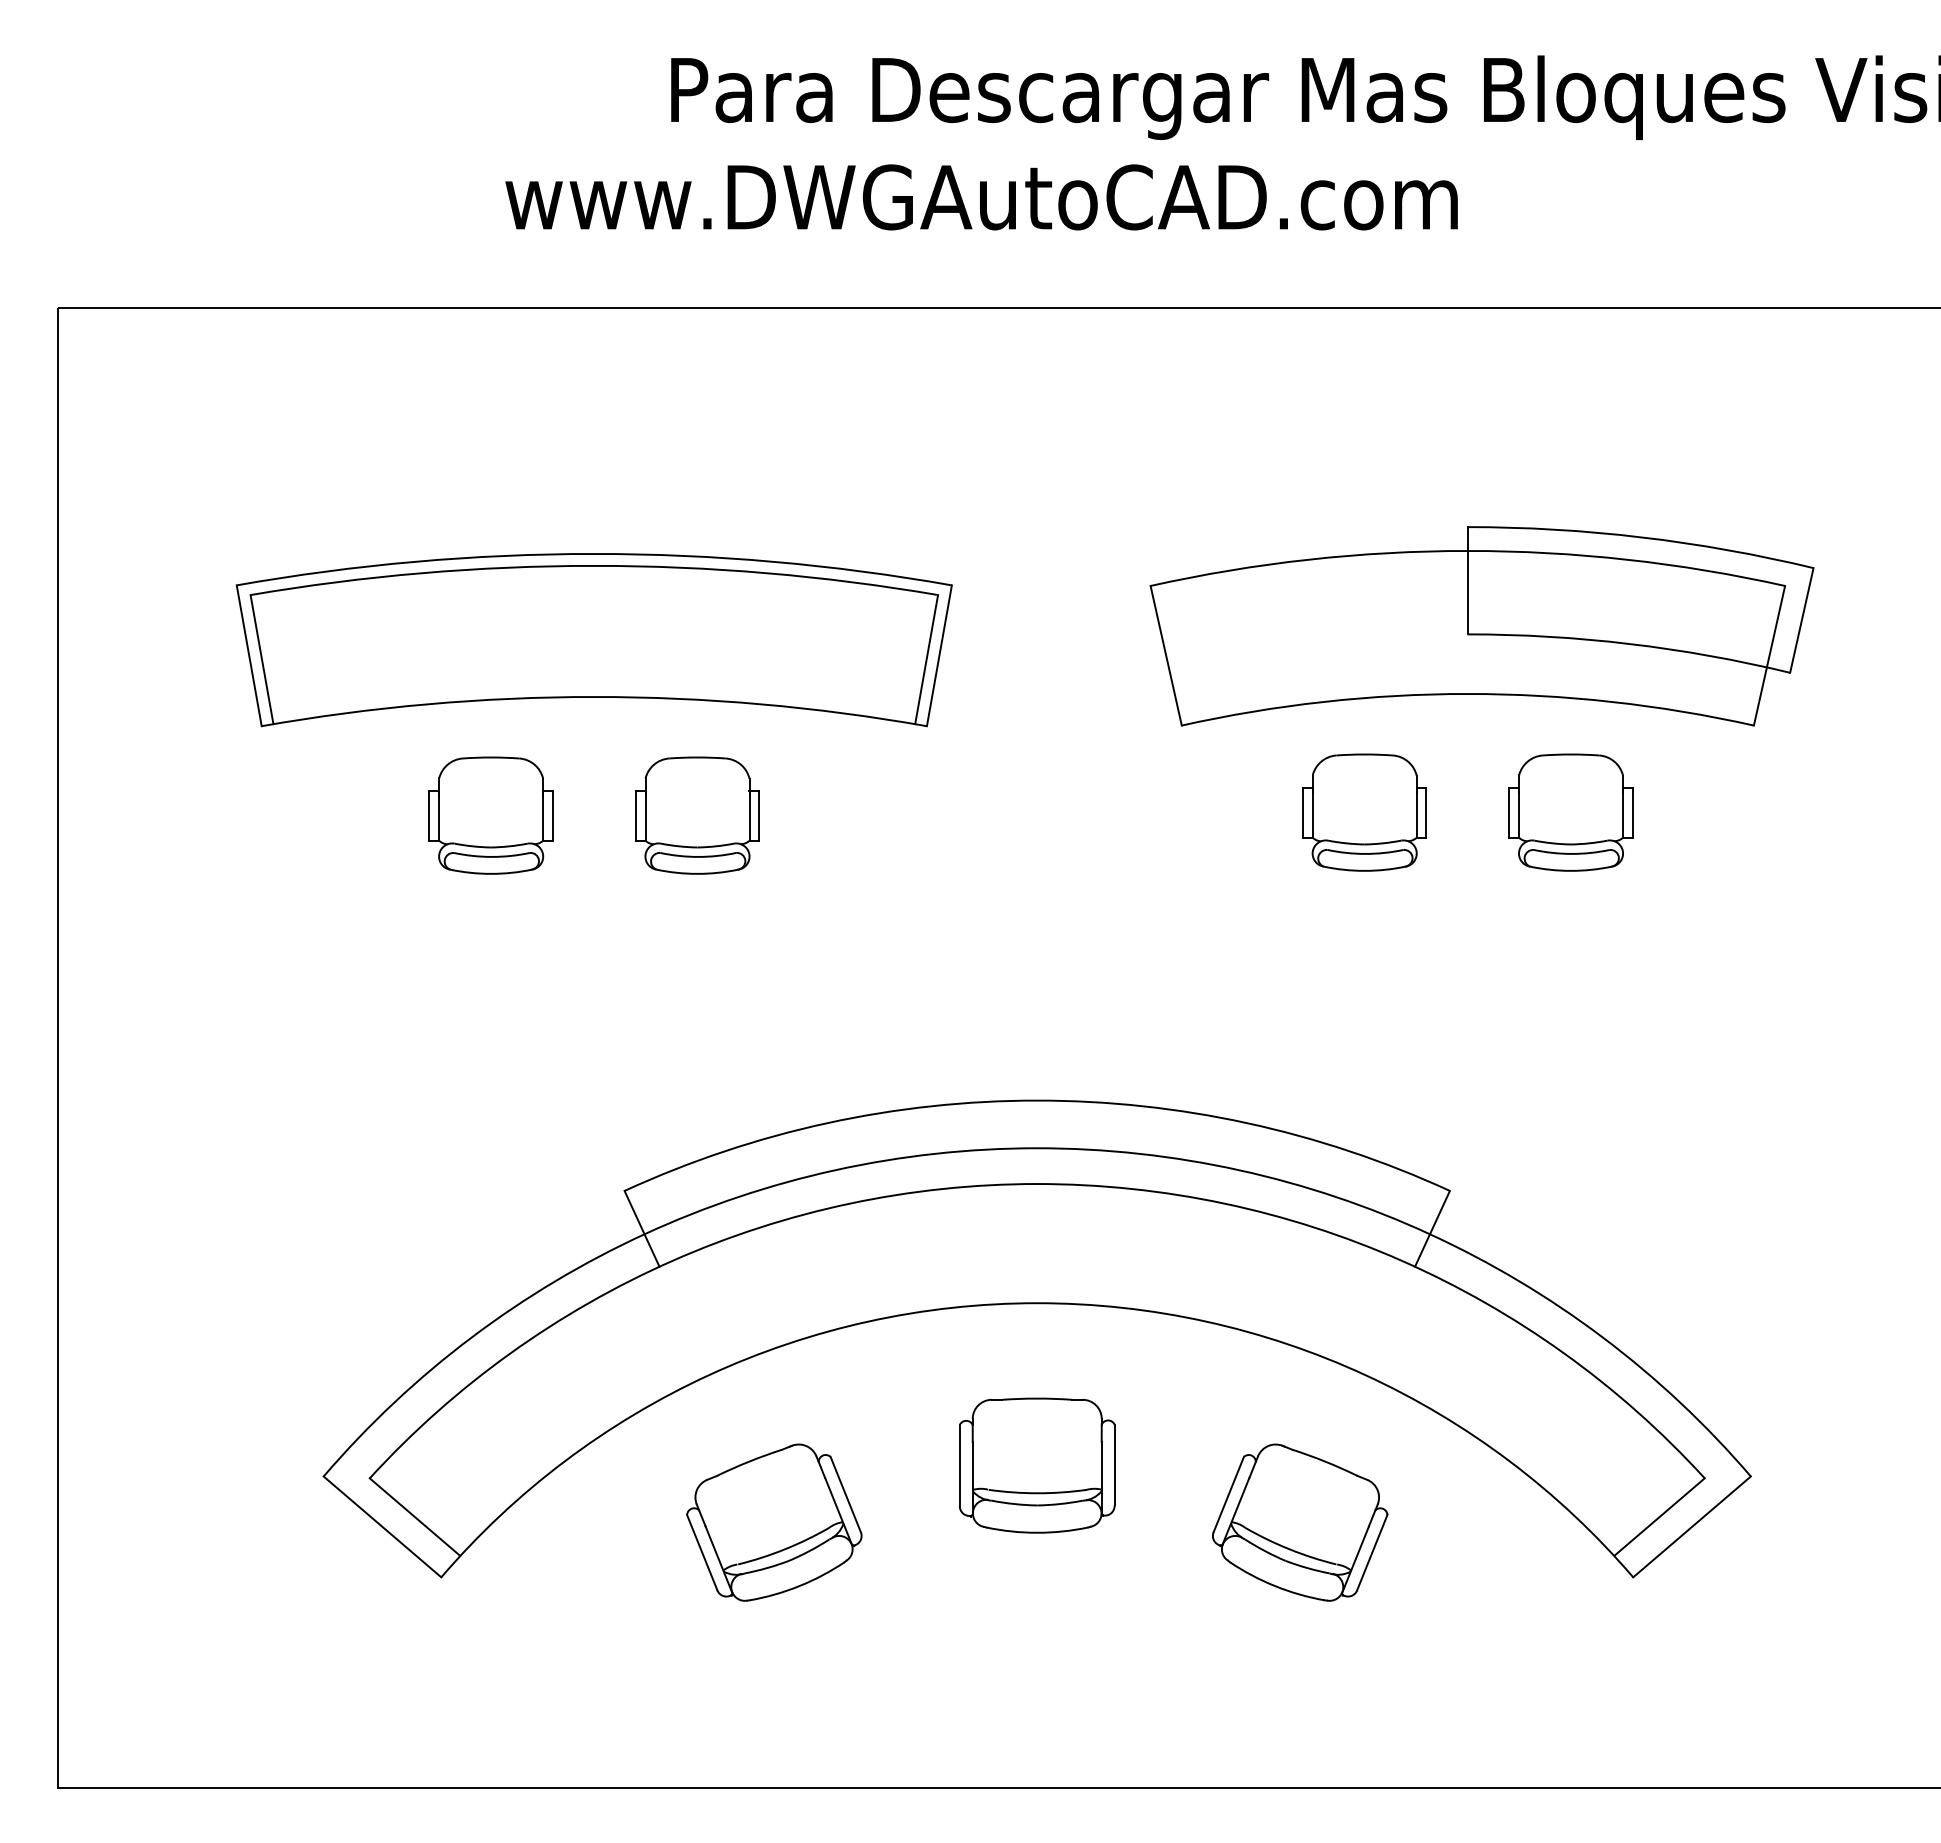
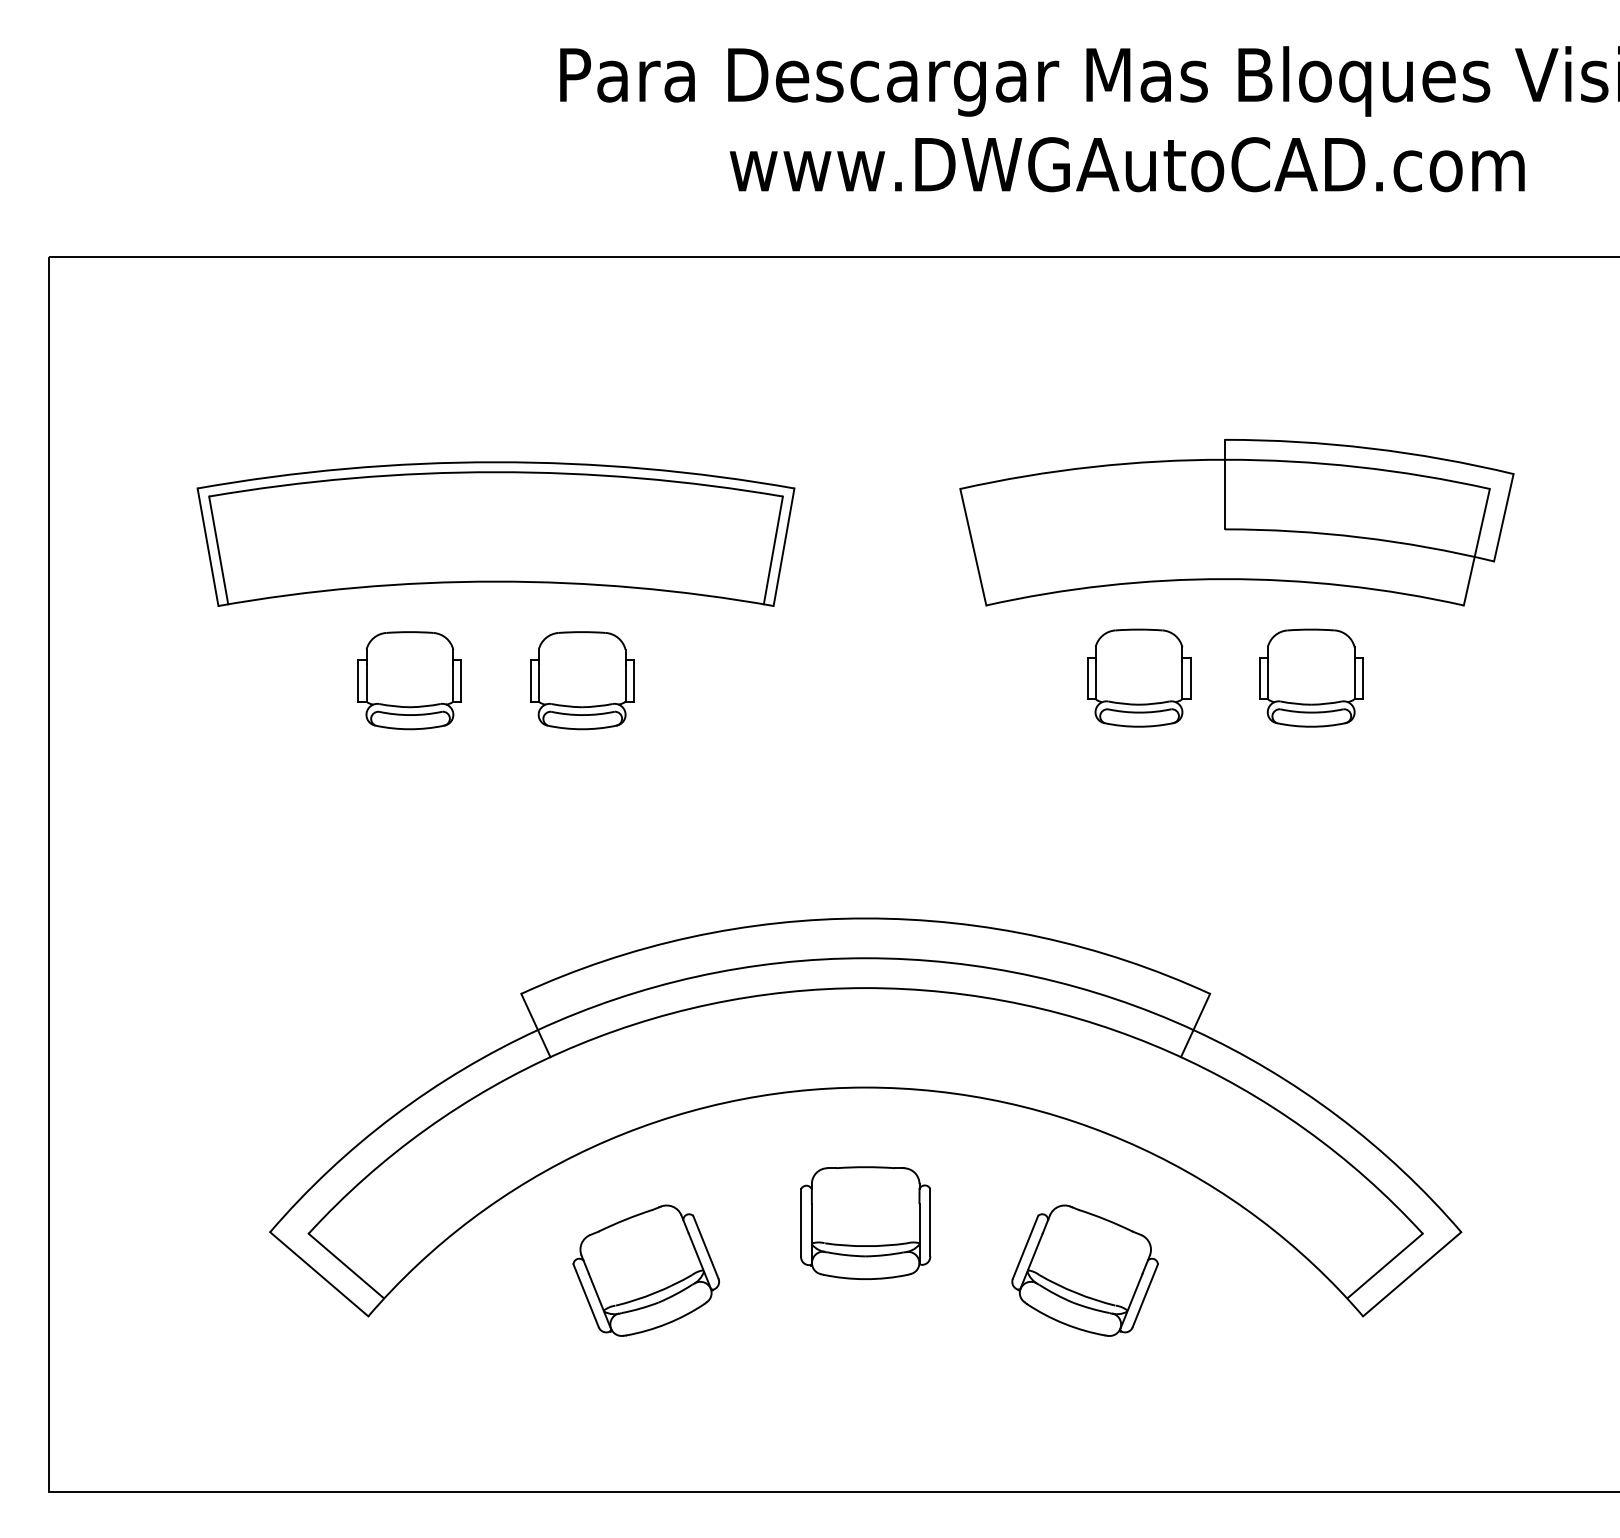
text: (981, 197) -> (1127, 164), moved

